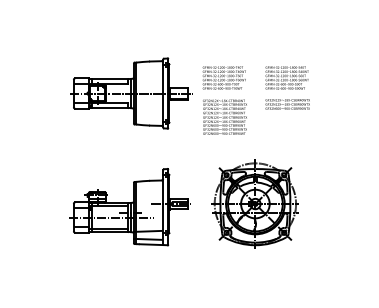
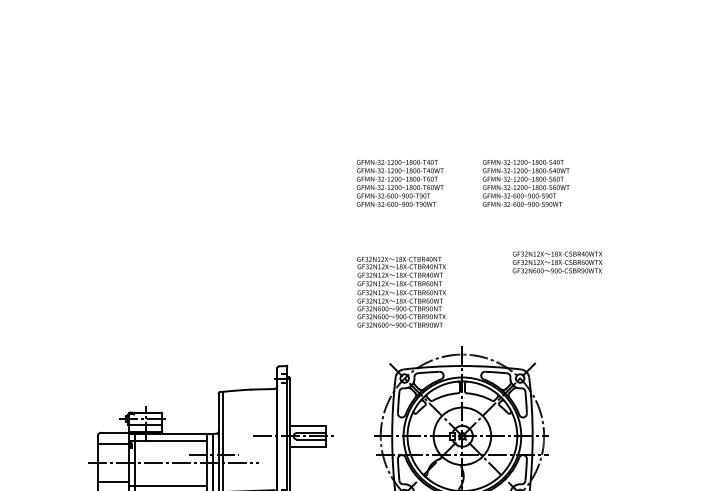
part: (131, 93) -> (213, 214), removed
text: (287, 104) -> (556, 262), moved
text: (224, 116) -> (400, 290), moved

